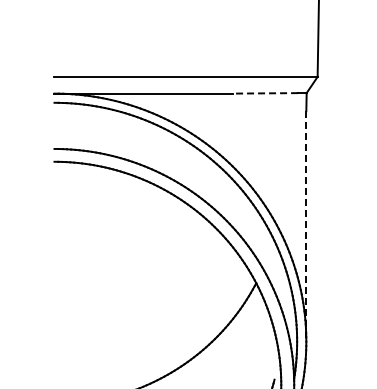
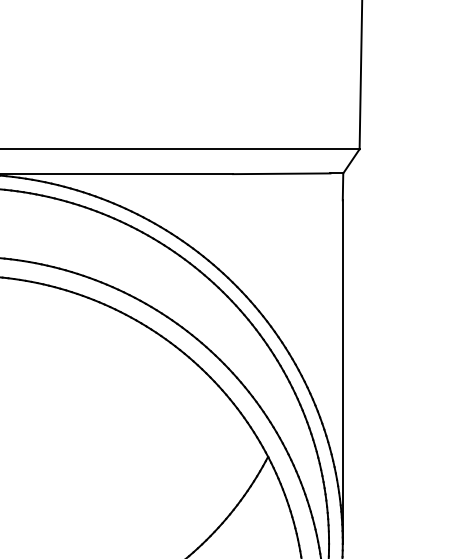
line: (265, 93) -> (281, 173), dashed -> solid
line: (306, 226) -> (343, 372), dashed -> solid

